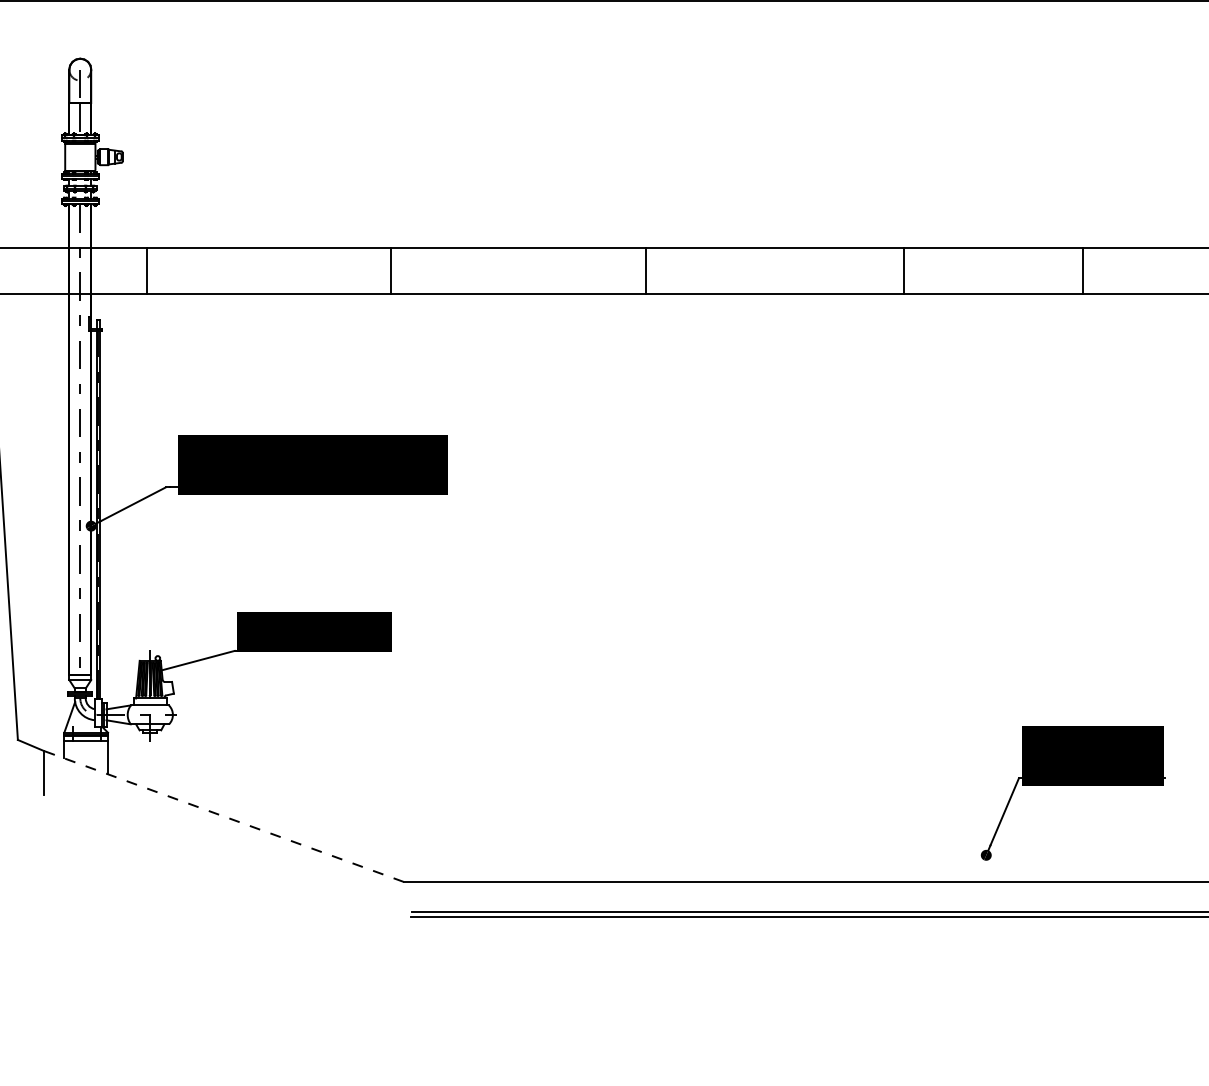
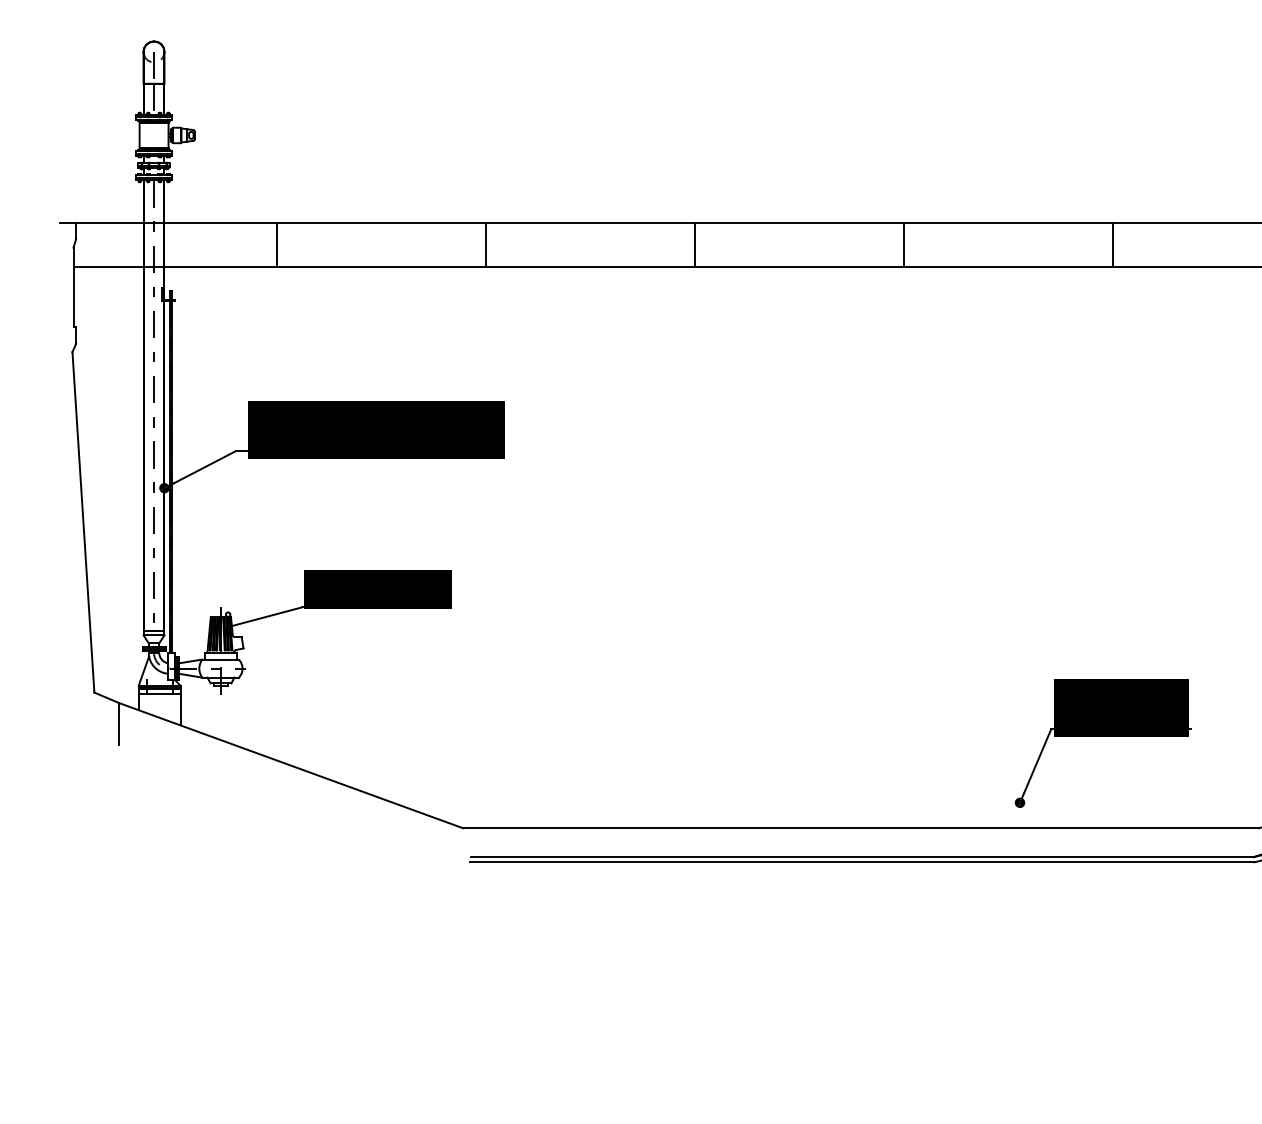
line: (147, 271) -> (277, 244), moved
line: (390, 271) -> (485, 244), moved
line: (904, 271) -> (903, 244), moved
line: (223, 816) -> (290, 765), dashed -> solid

